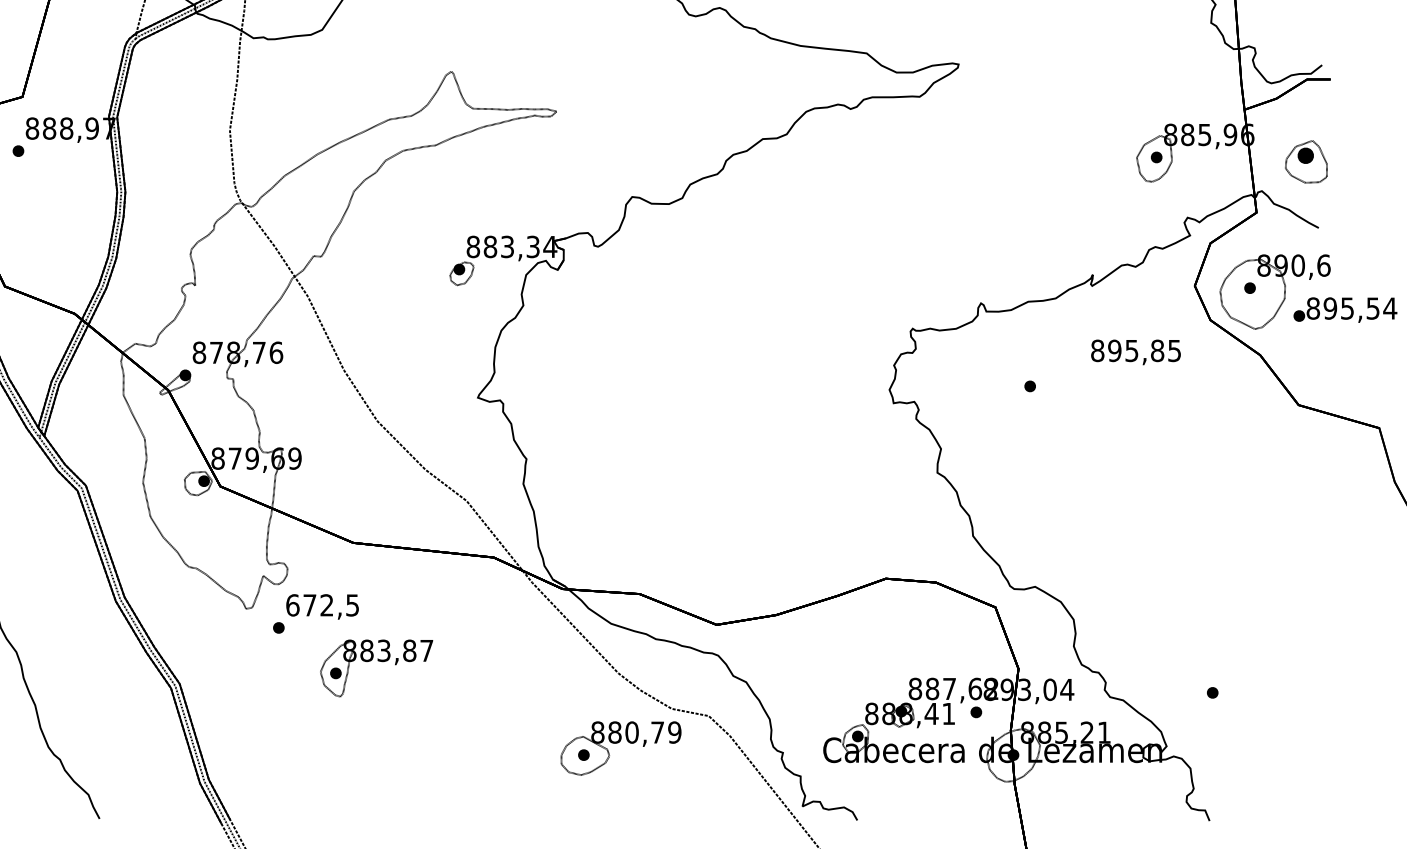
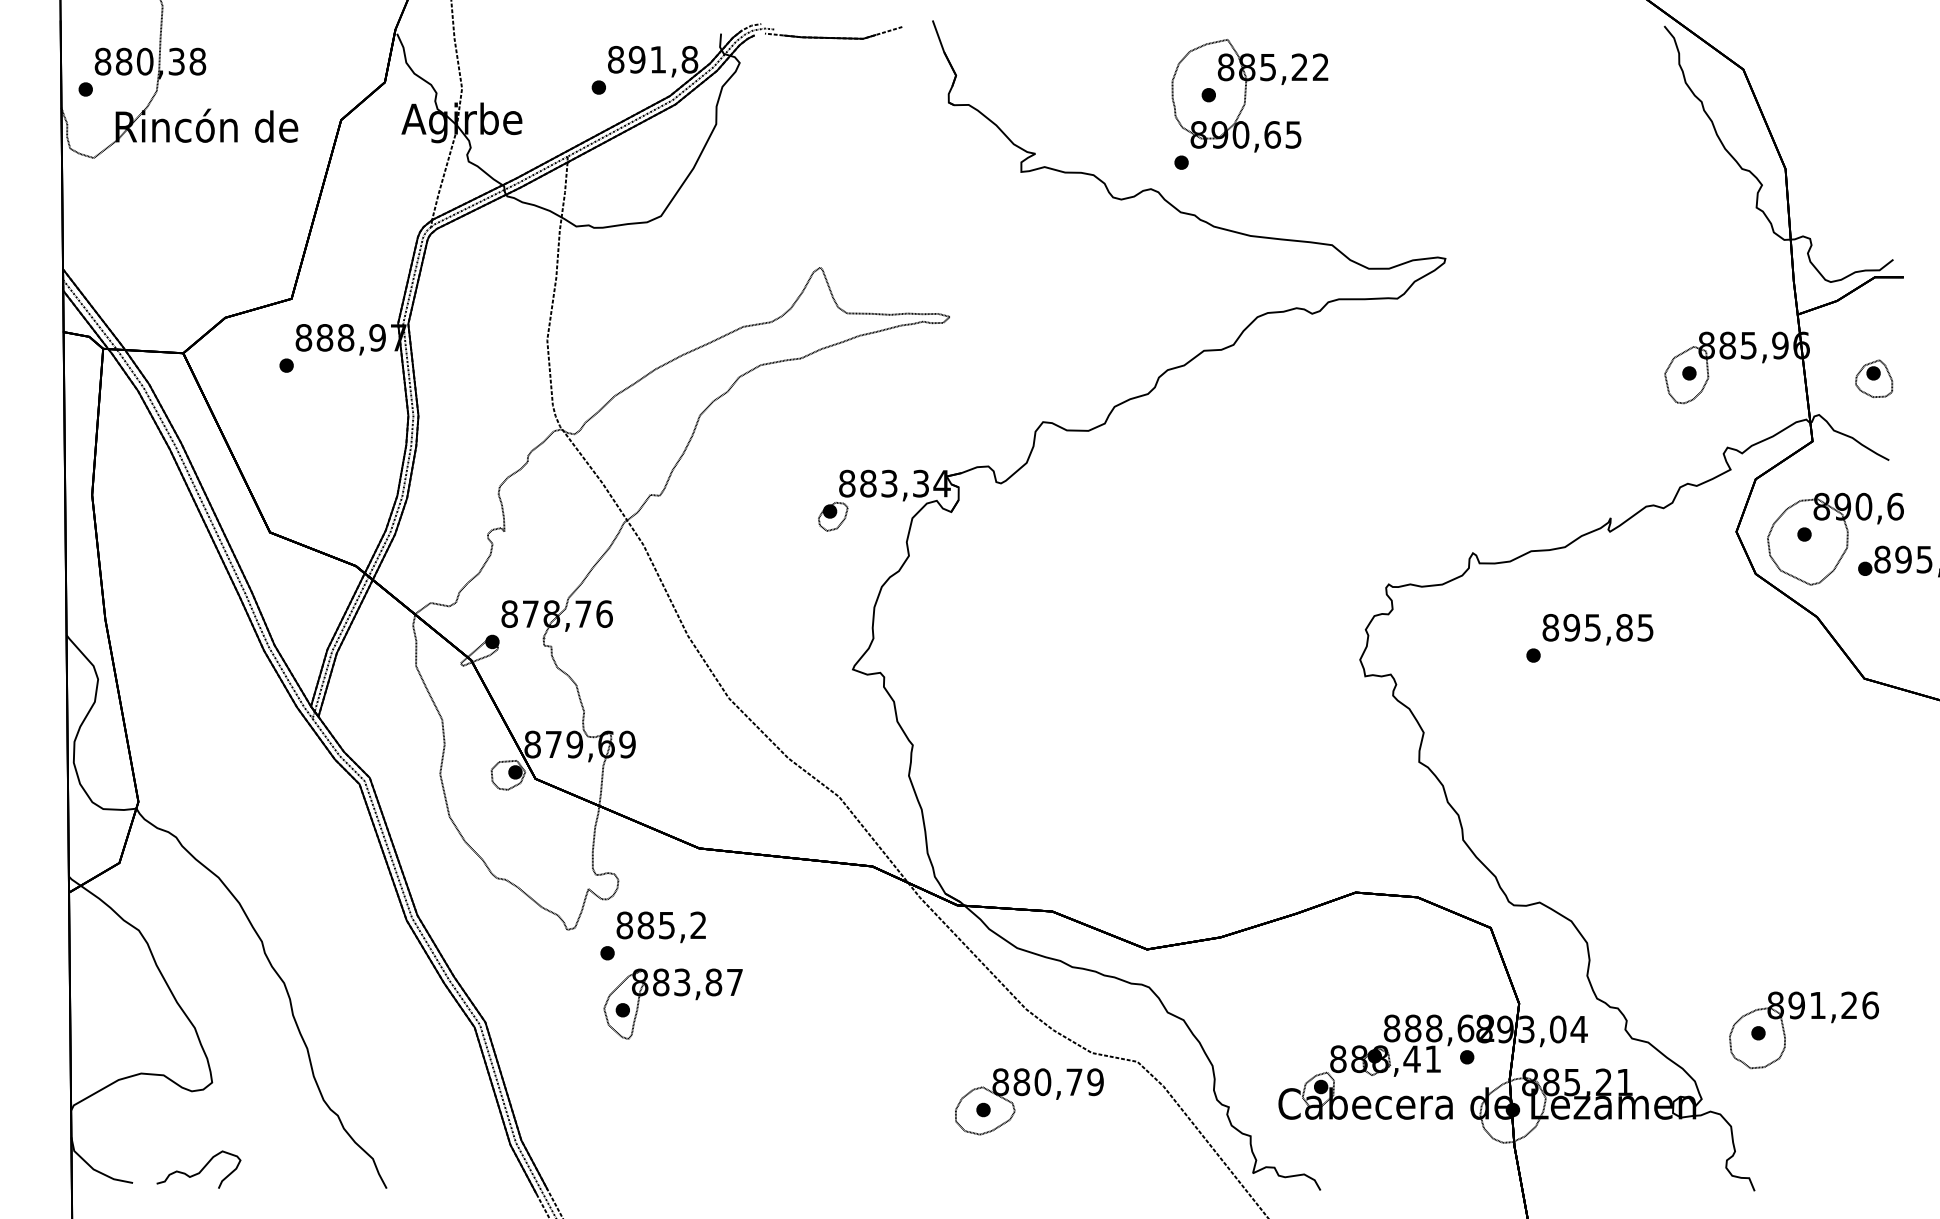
part: (1306, 161) -> (1874, 378), size x0.71
text: (1135, 352) -> (1597, 629), moved
text: (322, 605) -> (661, 925), 672,5 -> 885,2
part: (377, 661) -> (674, 995), moved
part: (1245, 680) -> (1799, 1018), added
text: (949, 689) -> (1434, 1028), 887,62 -> 888,62

